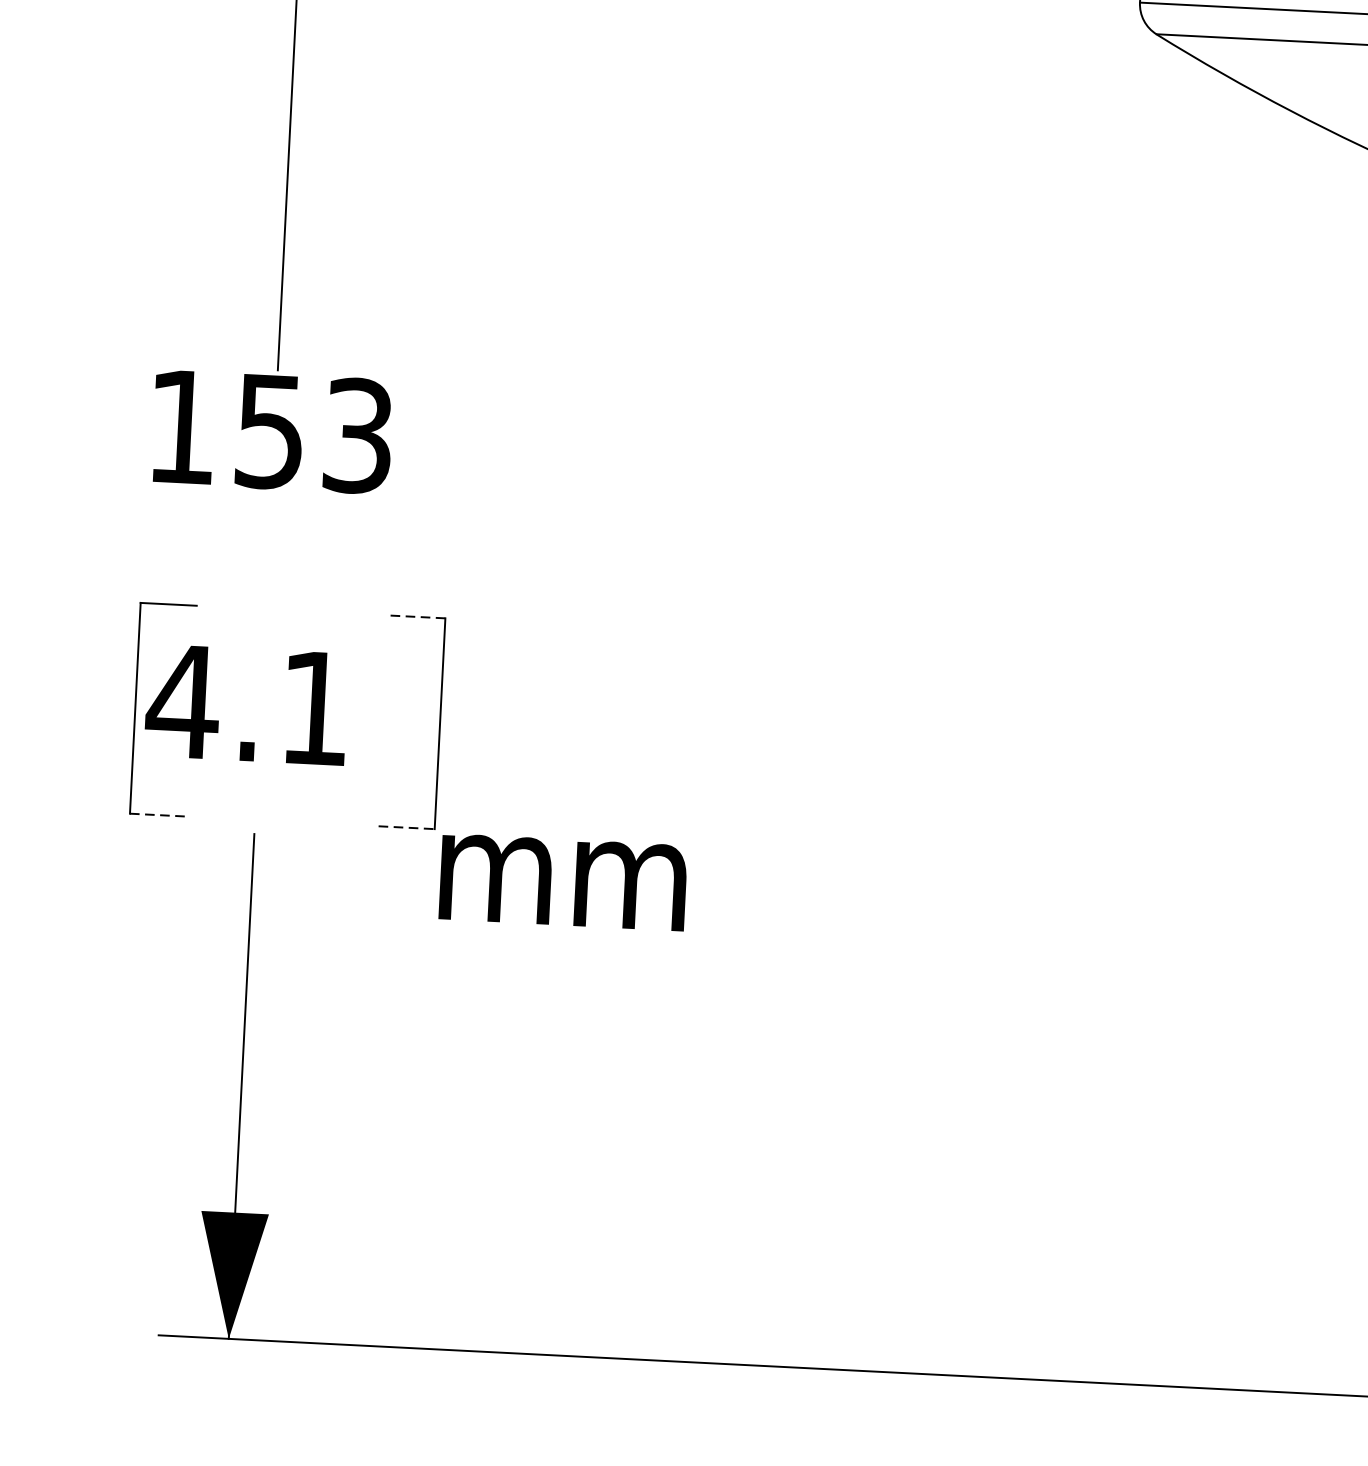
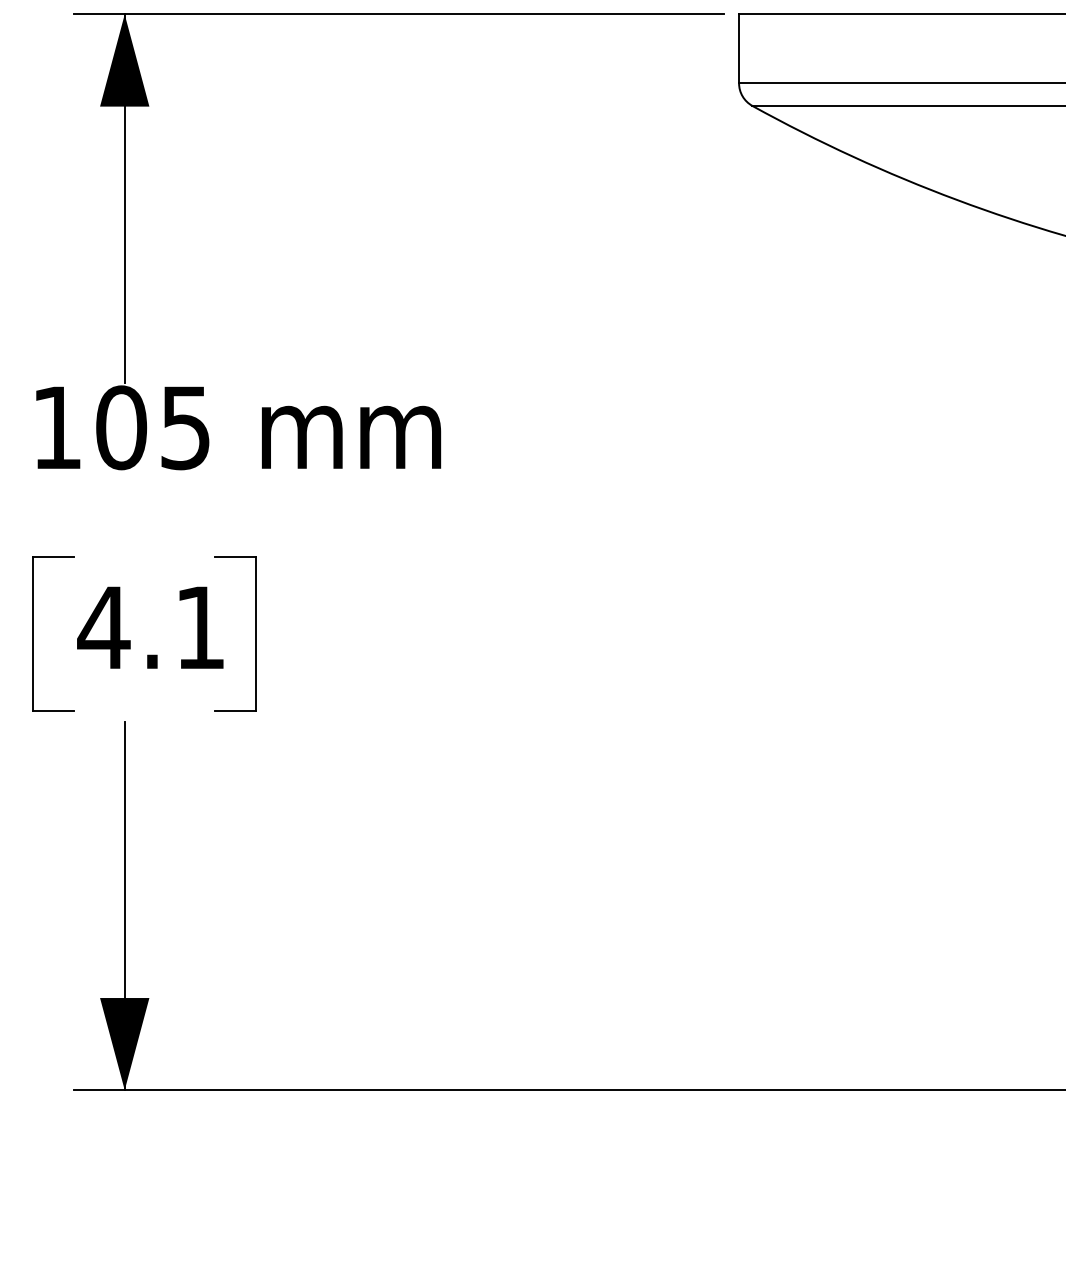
text: (312, 433) -> (152, 427), 153 -> 105
line: (416, 616) -> (234, 557), dashed -> solid
text: (246, 704) -> (150, 627), moved
line: (158, 815) -> (54, 711), dashed -> solid
line: (406, 827) -> (235, 711), dashed -> solid
text: (563, 881) -> (351, 436), moved

